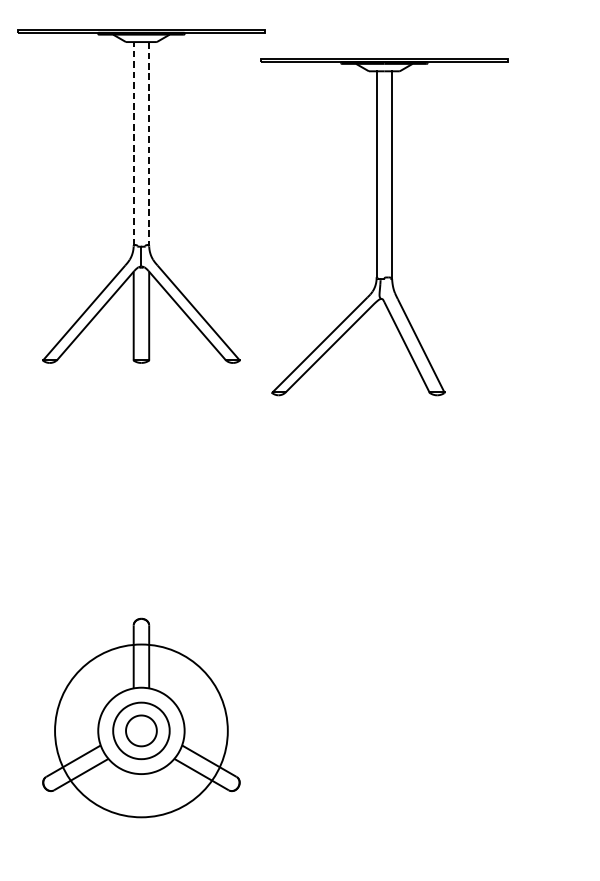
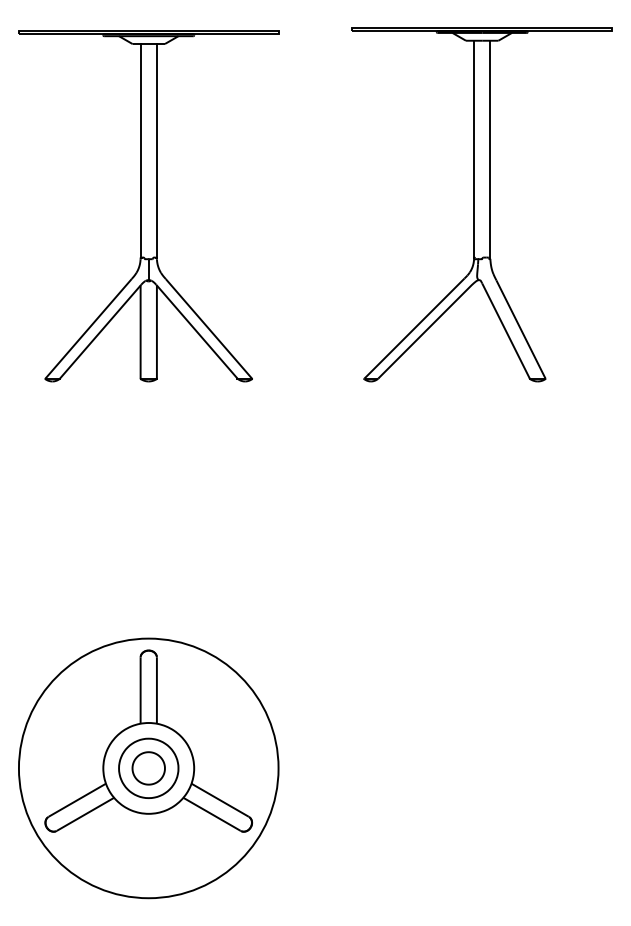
line: (133, 143) -> (140, 150), dashed -> solid
line: (148, 144) -> (156, 151), dashed -> solid
part: (383, 227) -> (481, 204), moved
circle: (141, 730) -> (148, 768), size x1.43

